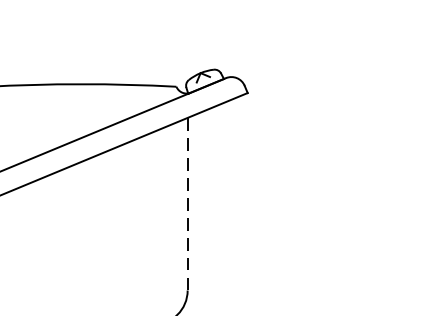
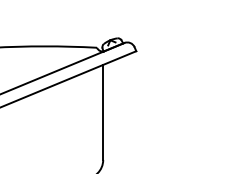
line: (188, 204) -> (103, 112), dashed -> solid

